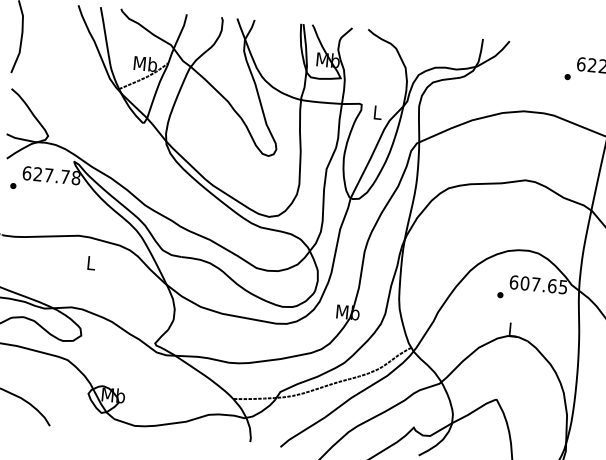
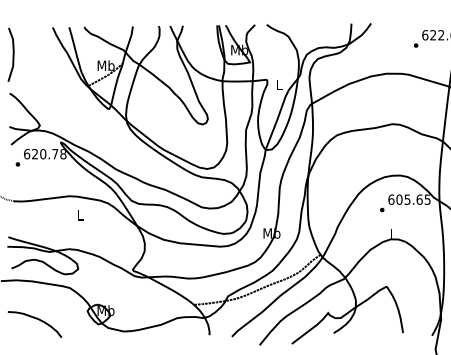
text: (49, 174) -> (43, 153), 627.78 -> 620.78
text: (535, 284) -> (407, 199), 607.65 -> 605.65

